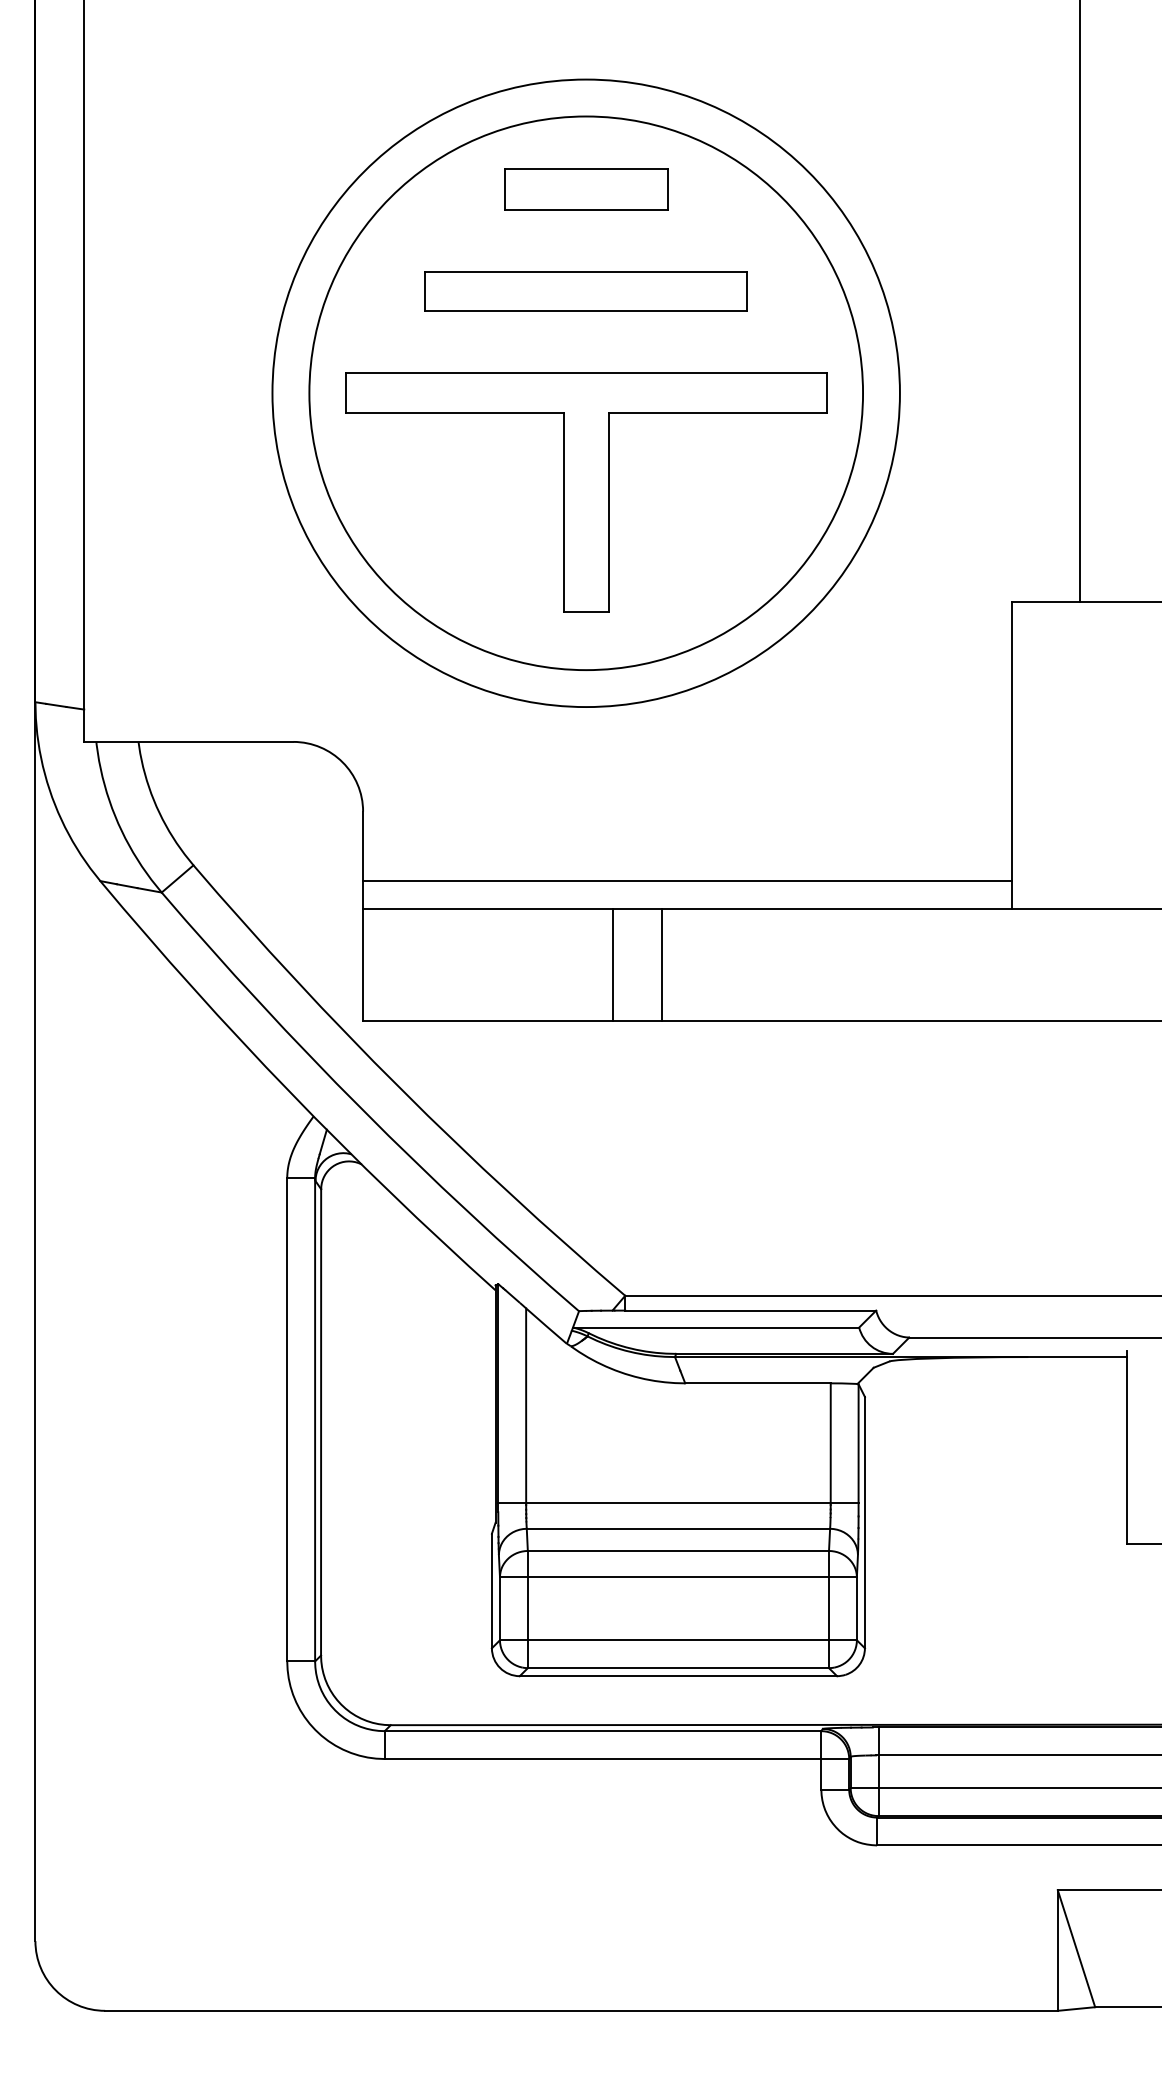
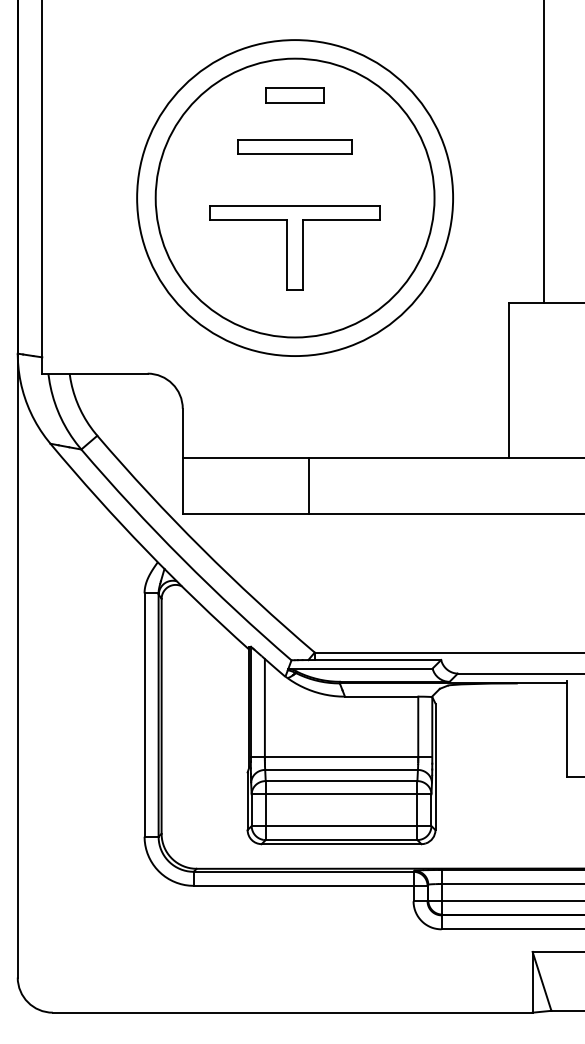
part: (584, 189) -> (294, 95), size x0.7
part: (584, 290) -> (294, 146), size x0.7
part: (584, 491) -> (294, 247), size x0.7
line: (686, 880) -> (345, 443), removed
line: (662, 964) -> (333, 485), removed

